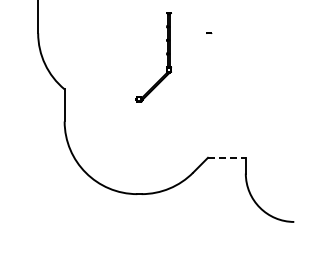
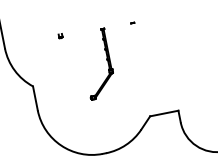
part: (113, 31) -> (60, 35), added
part: (166, 55) -> (107, 60), moved
line: (226, 157) -> (163, 113), dashed -> solid

